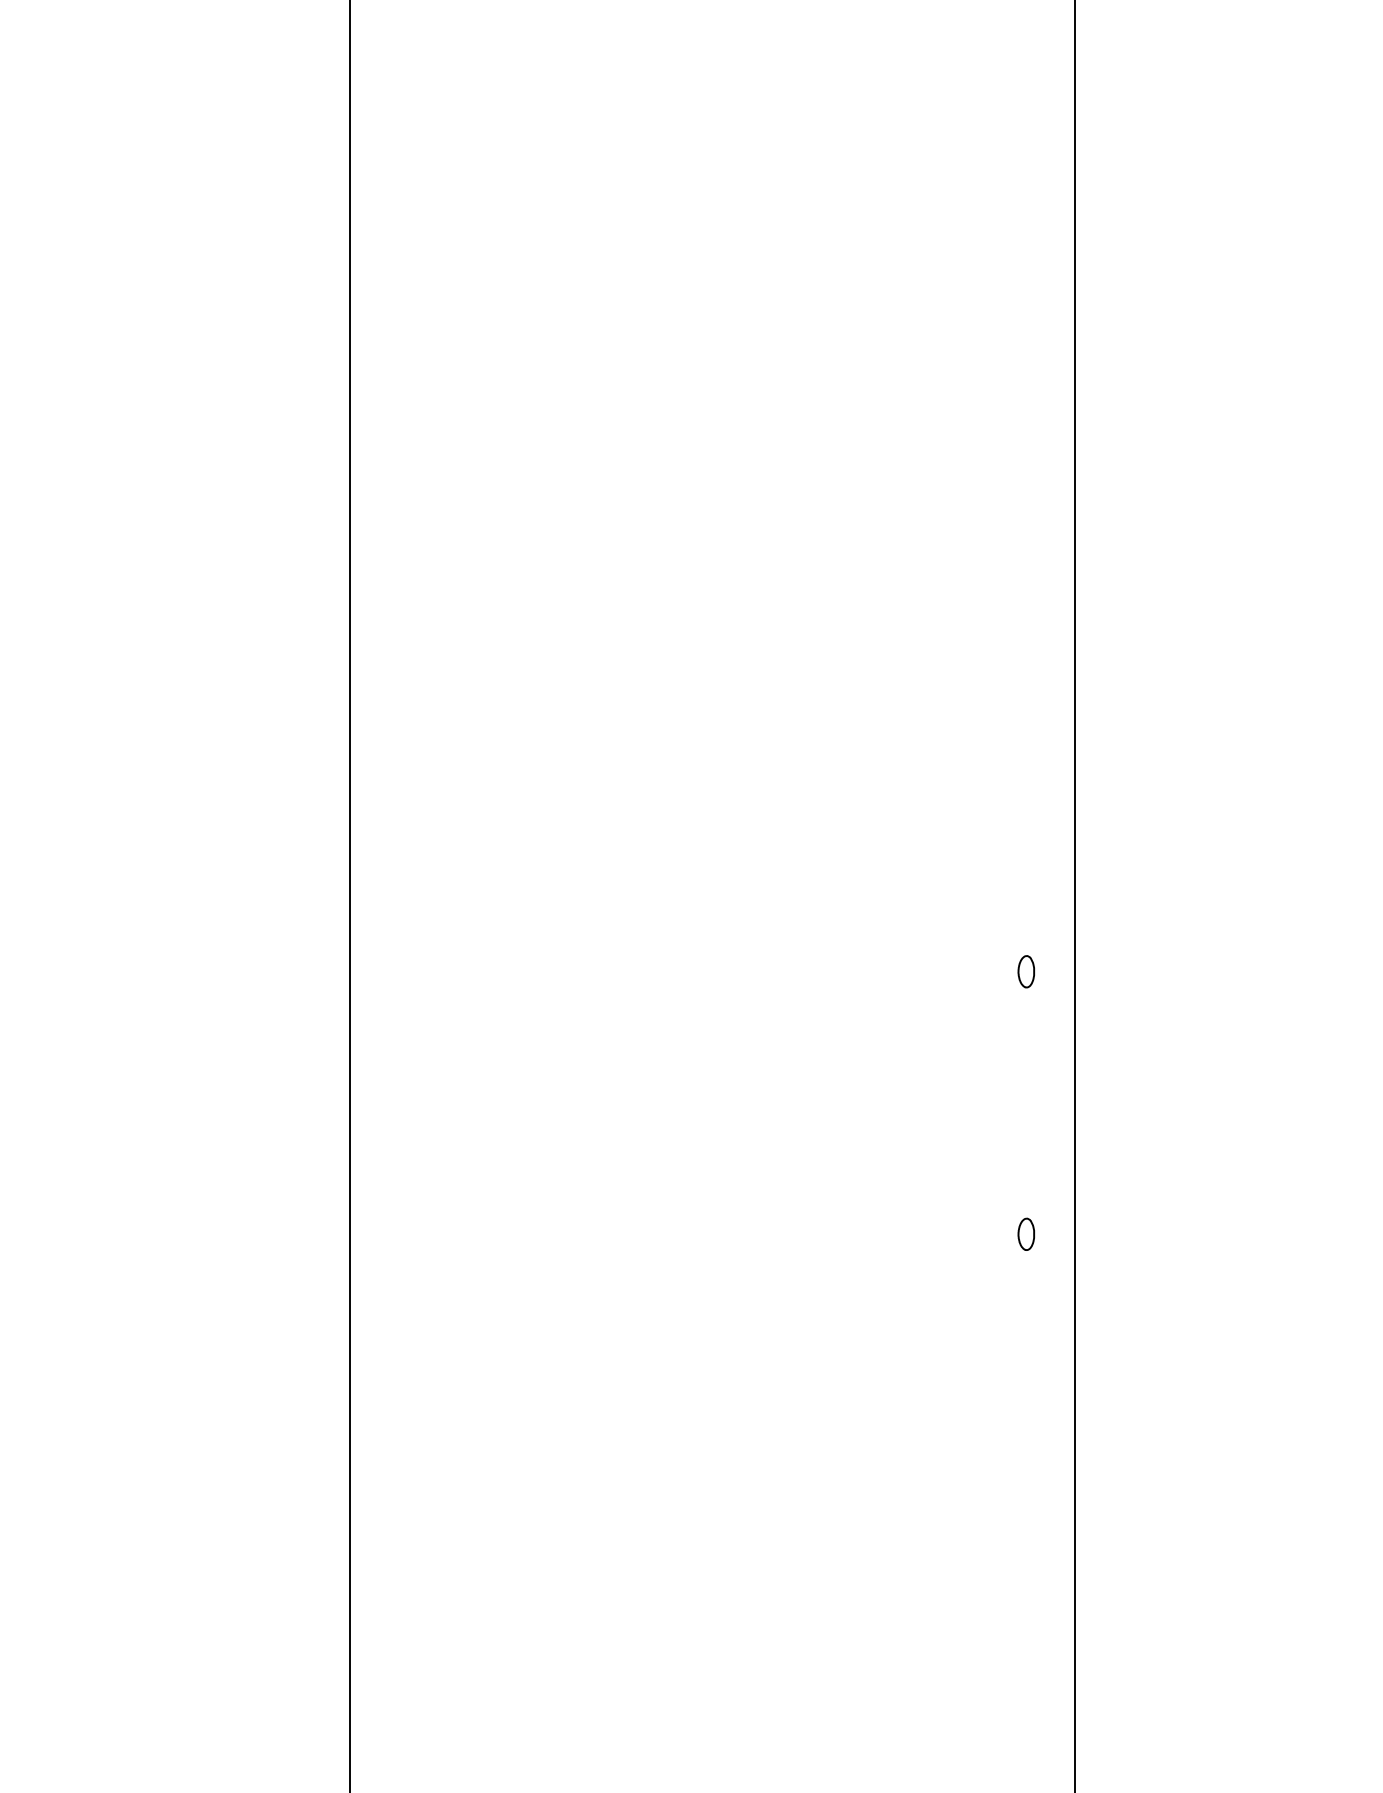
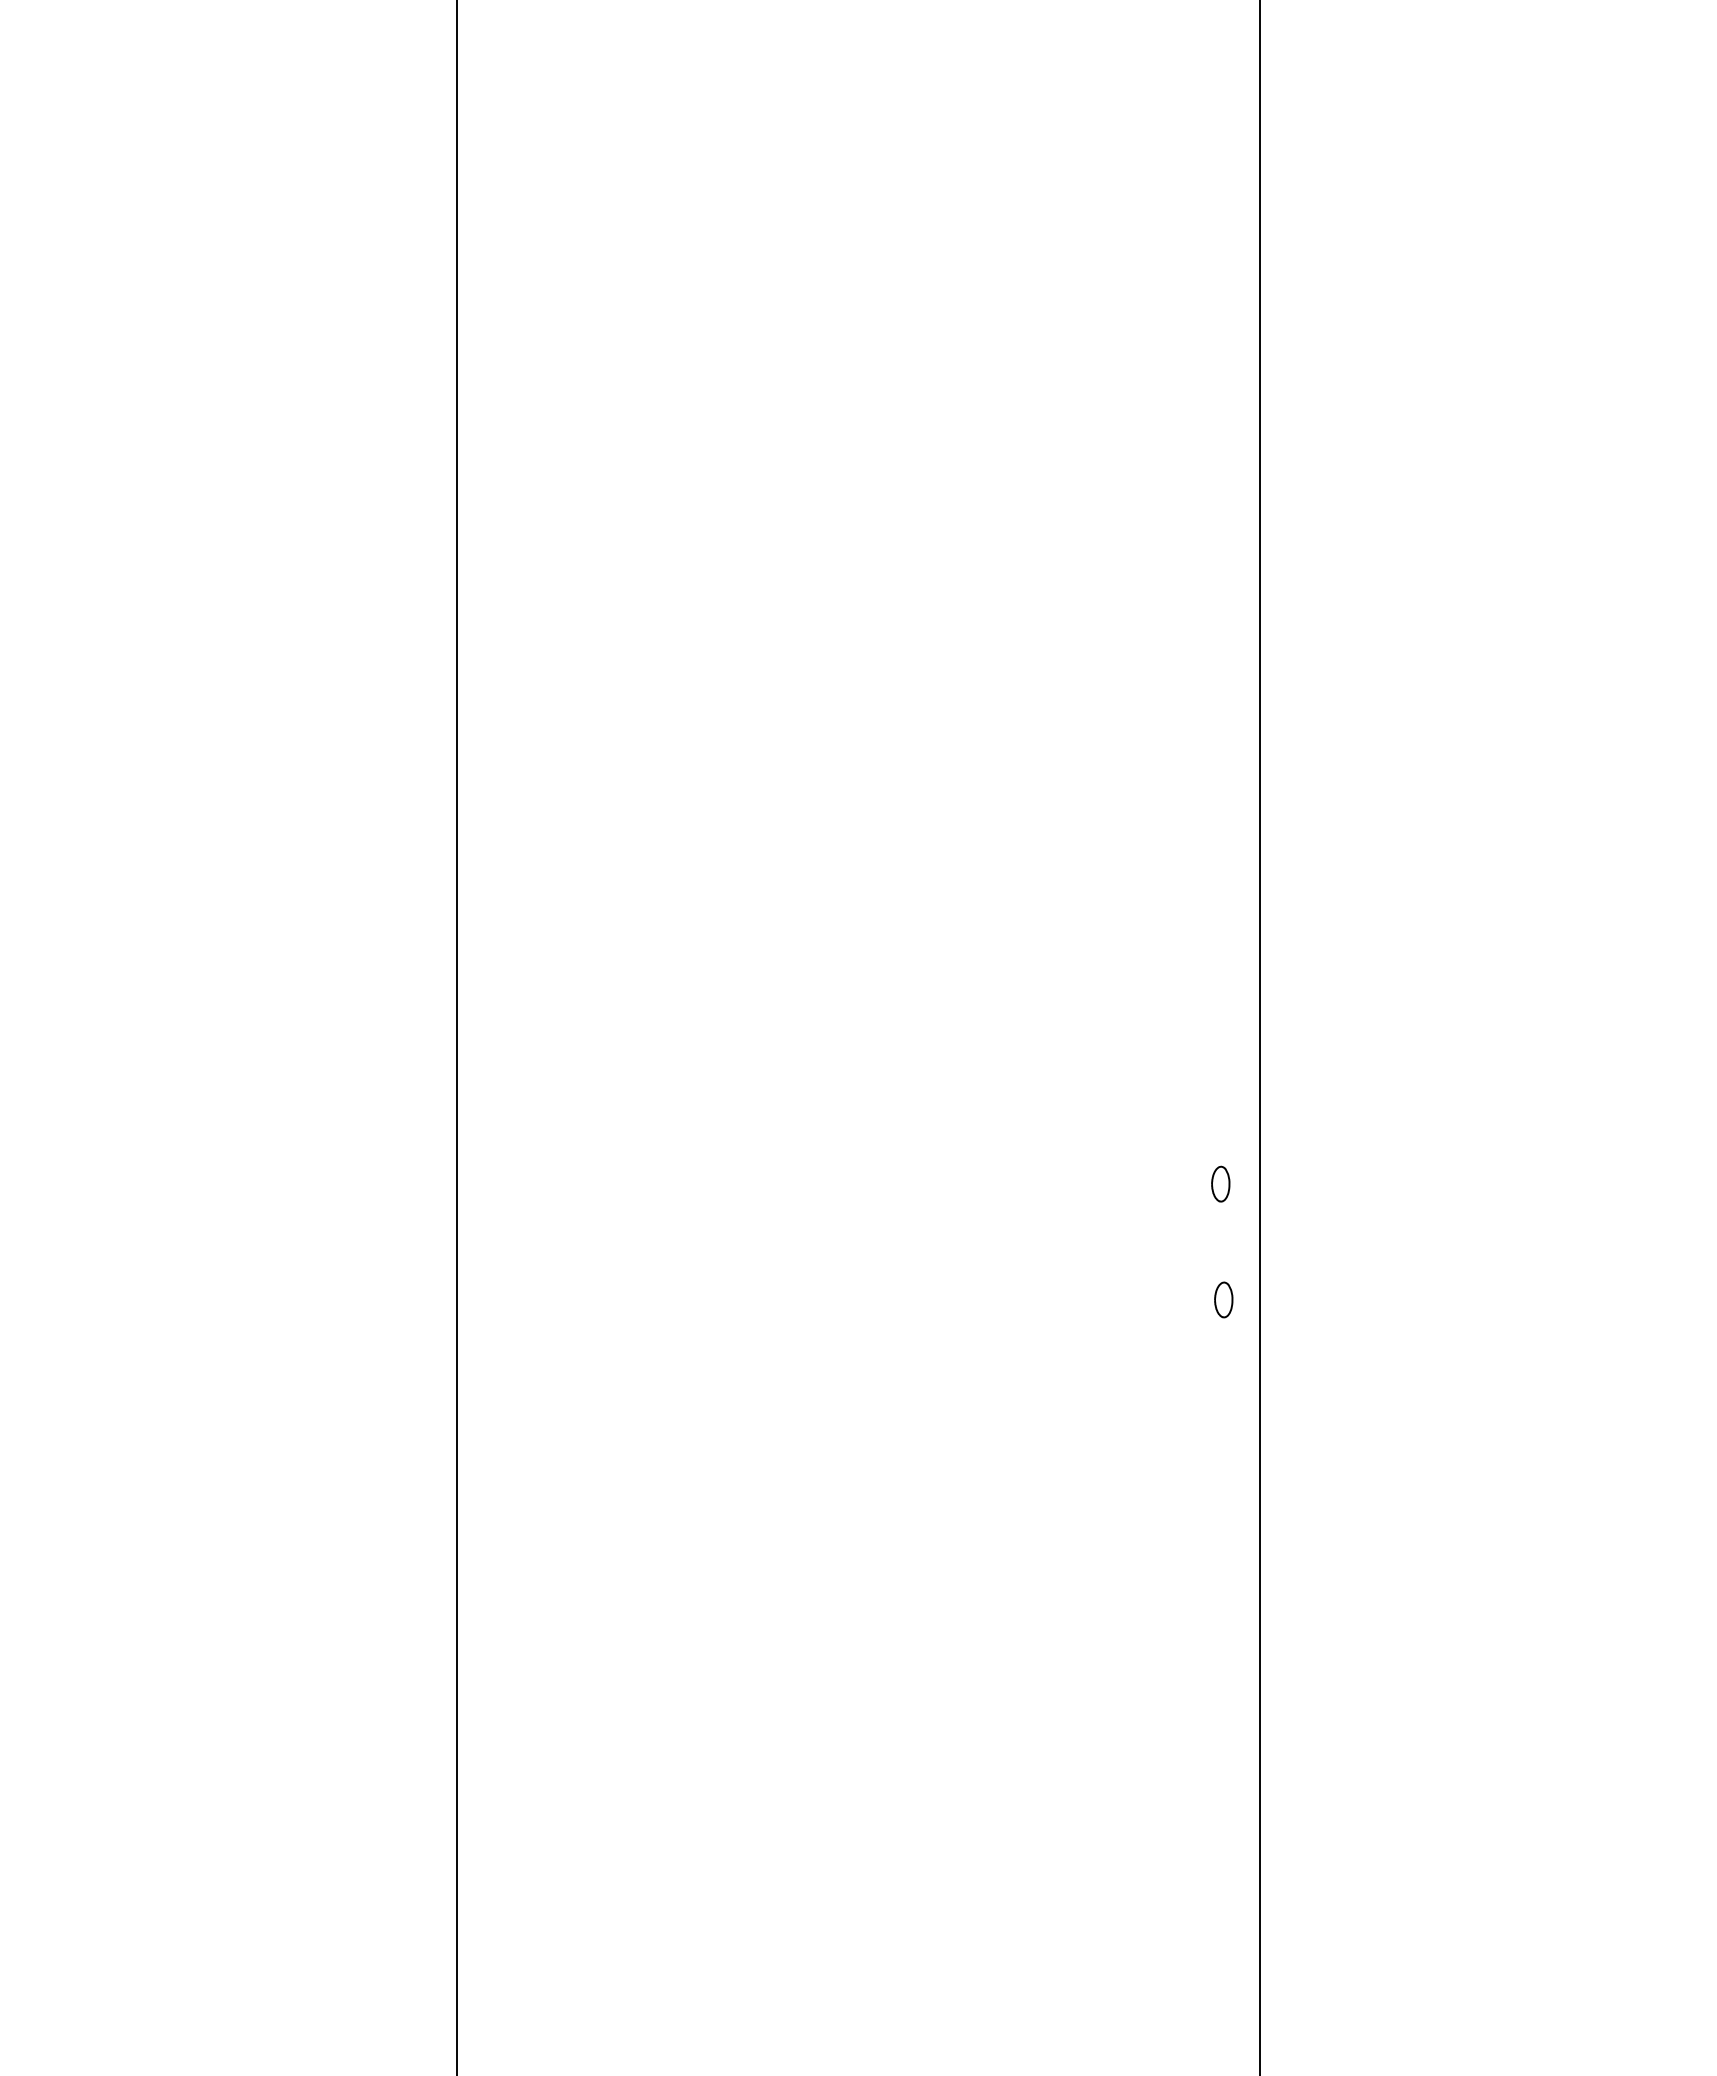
part: (1026, 971) -> (1220, 1183), moved
part: (1026, 1233) -> (1223, 1299), moved

